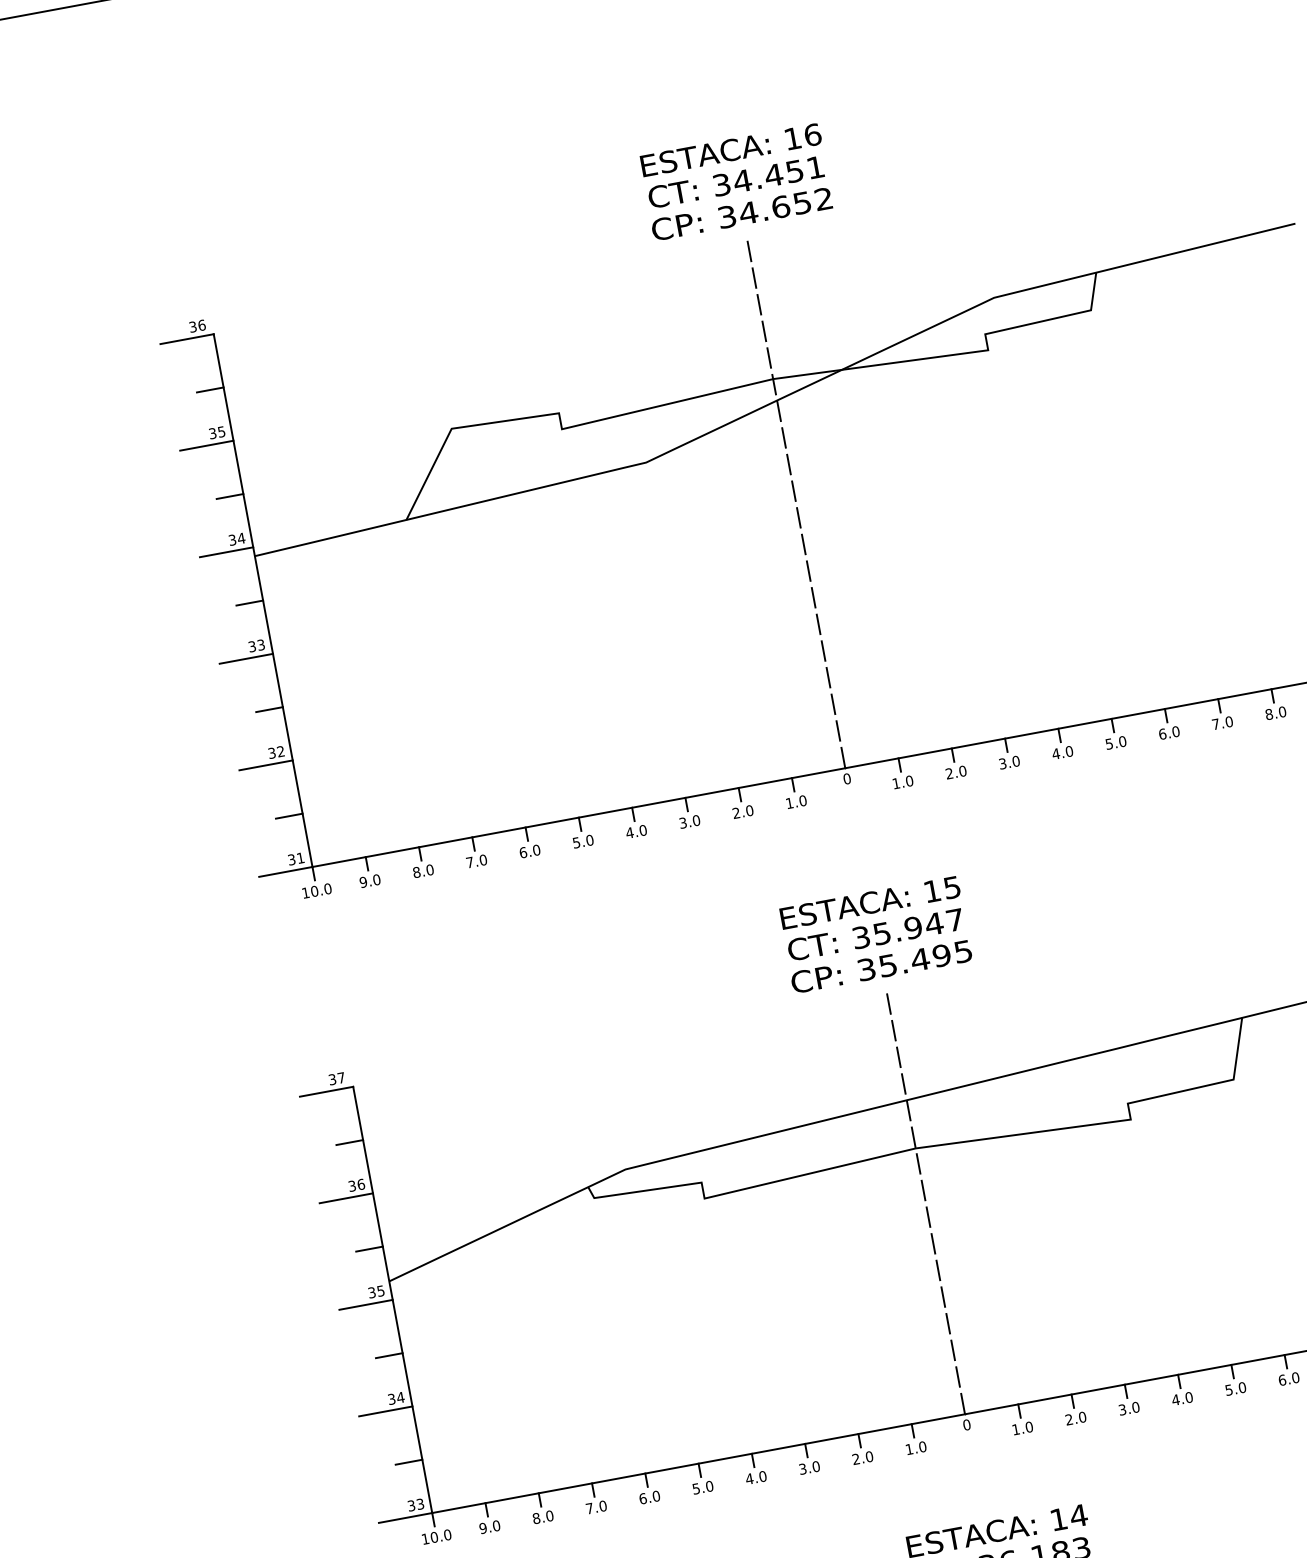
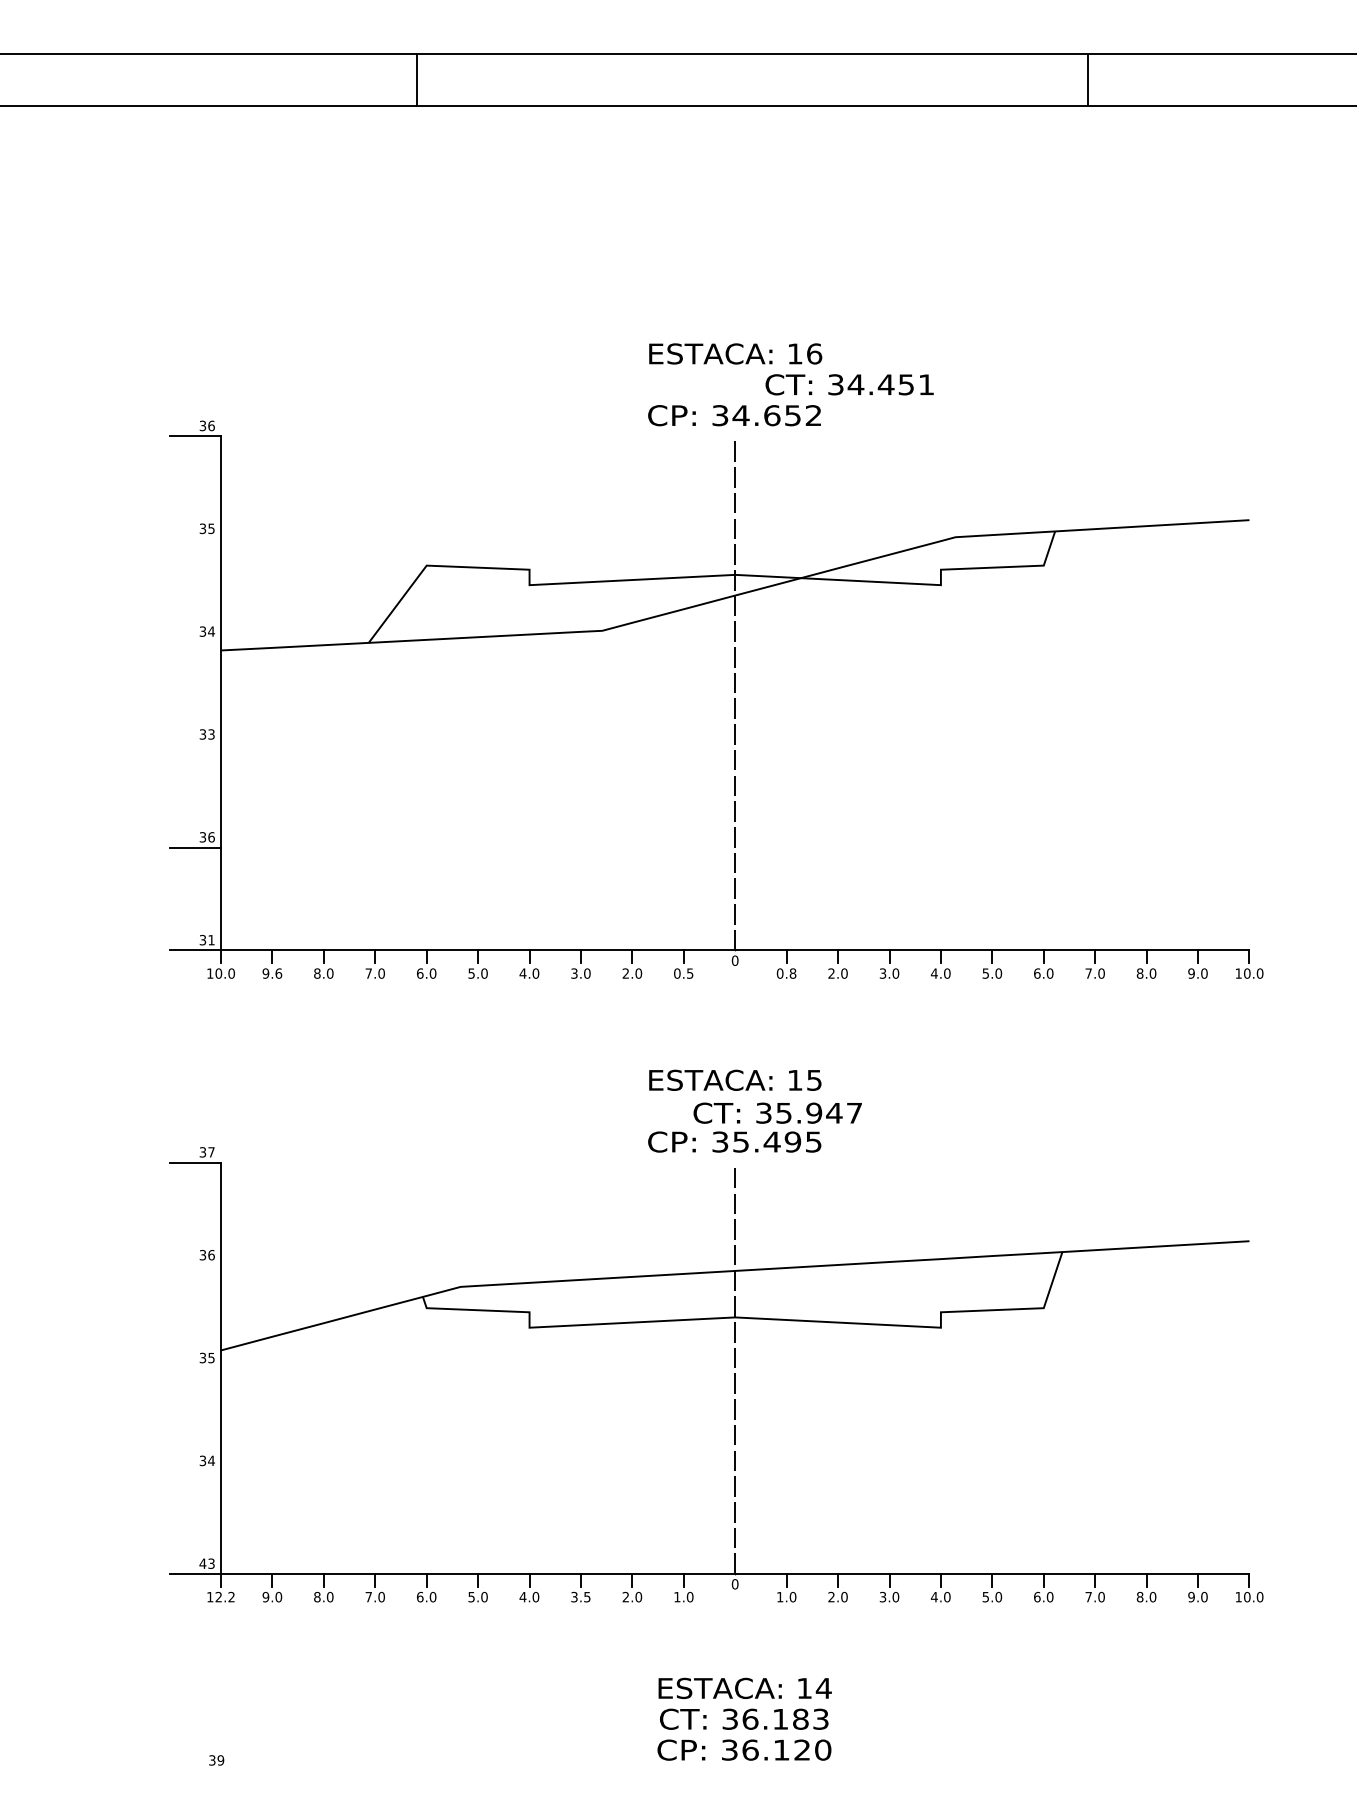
text: (735, 182) -> (849, 384), moved
line: (210, 389) -> (208, 487), removed
line: (207, 446) -> (195, 539), removed
line: (230, 496) -> (208, 590), removed
line: (226, 551) -> (195, 641), removed
line: (250, 603) -> (208, 693), removed
line: (246, 658) -> (195, 744), removed
line: (269, 709) -> (208, 796), removed
text: (280, 751) -> (211, 837), 32 -> 36
text: (902, 782) -> (786, 973), 1.0 -> 0.8
text: (796, 802) -> (683, 973), 1.0 -> 0.5
line: (289, 816) -> (208, 899), removed
text: (376, 879) -> (278, 973), 9.0 -> 9.6
text: (875, 934) -> (777, 1112), moved
line: (350, 1142) -> (208, 1214), removed
line: (346, 1198) -> (195, 1265), removed
line: (369, 1248) -> (208, 1316), removed
line: (366, 1304) -> (195, 1368), removed
line: (389, 1355) -> (208, 1419), removed
line: (386, 1411) -> (195, 1471), removed
line: (409, 1462) -> (208, 1522), removed
text: (816, 1465) -> (587, 1596), 3.0 -> 3.5
text: (411, 1505) -> (202, 1563), 33 -> 43
text: (440, 1536) -> (224, 1597), 10.0 -> 12.2

